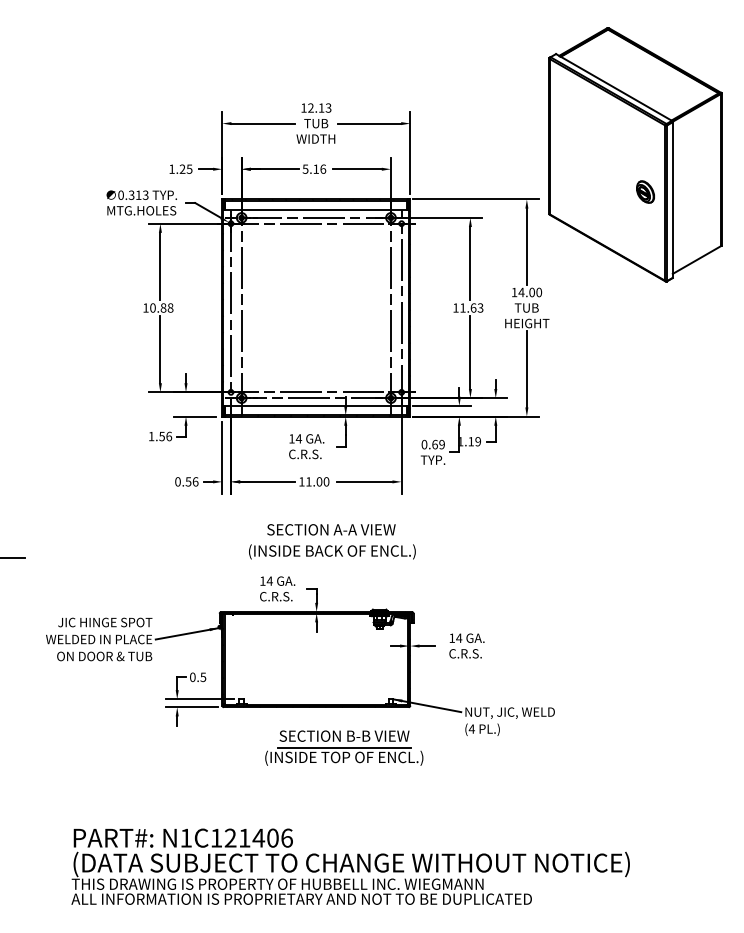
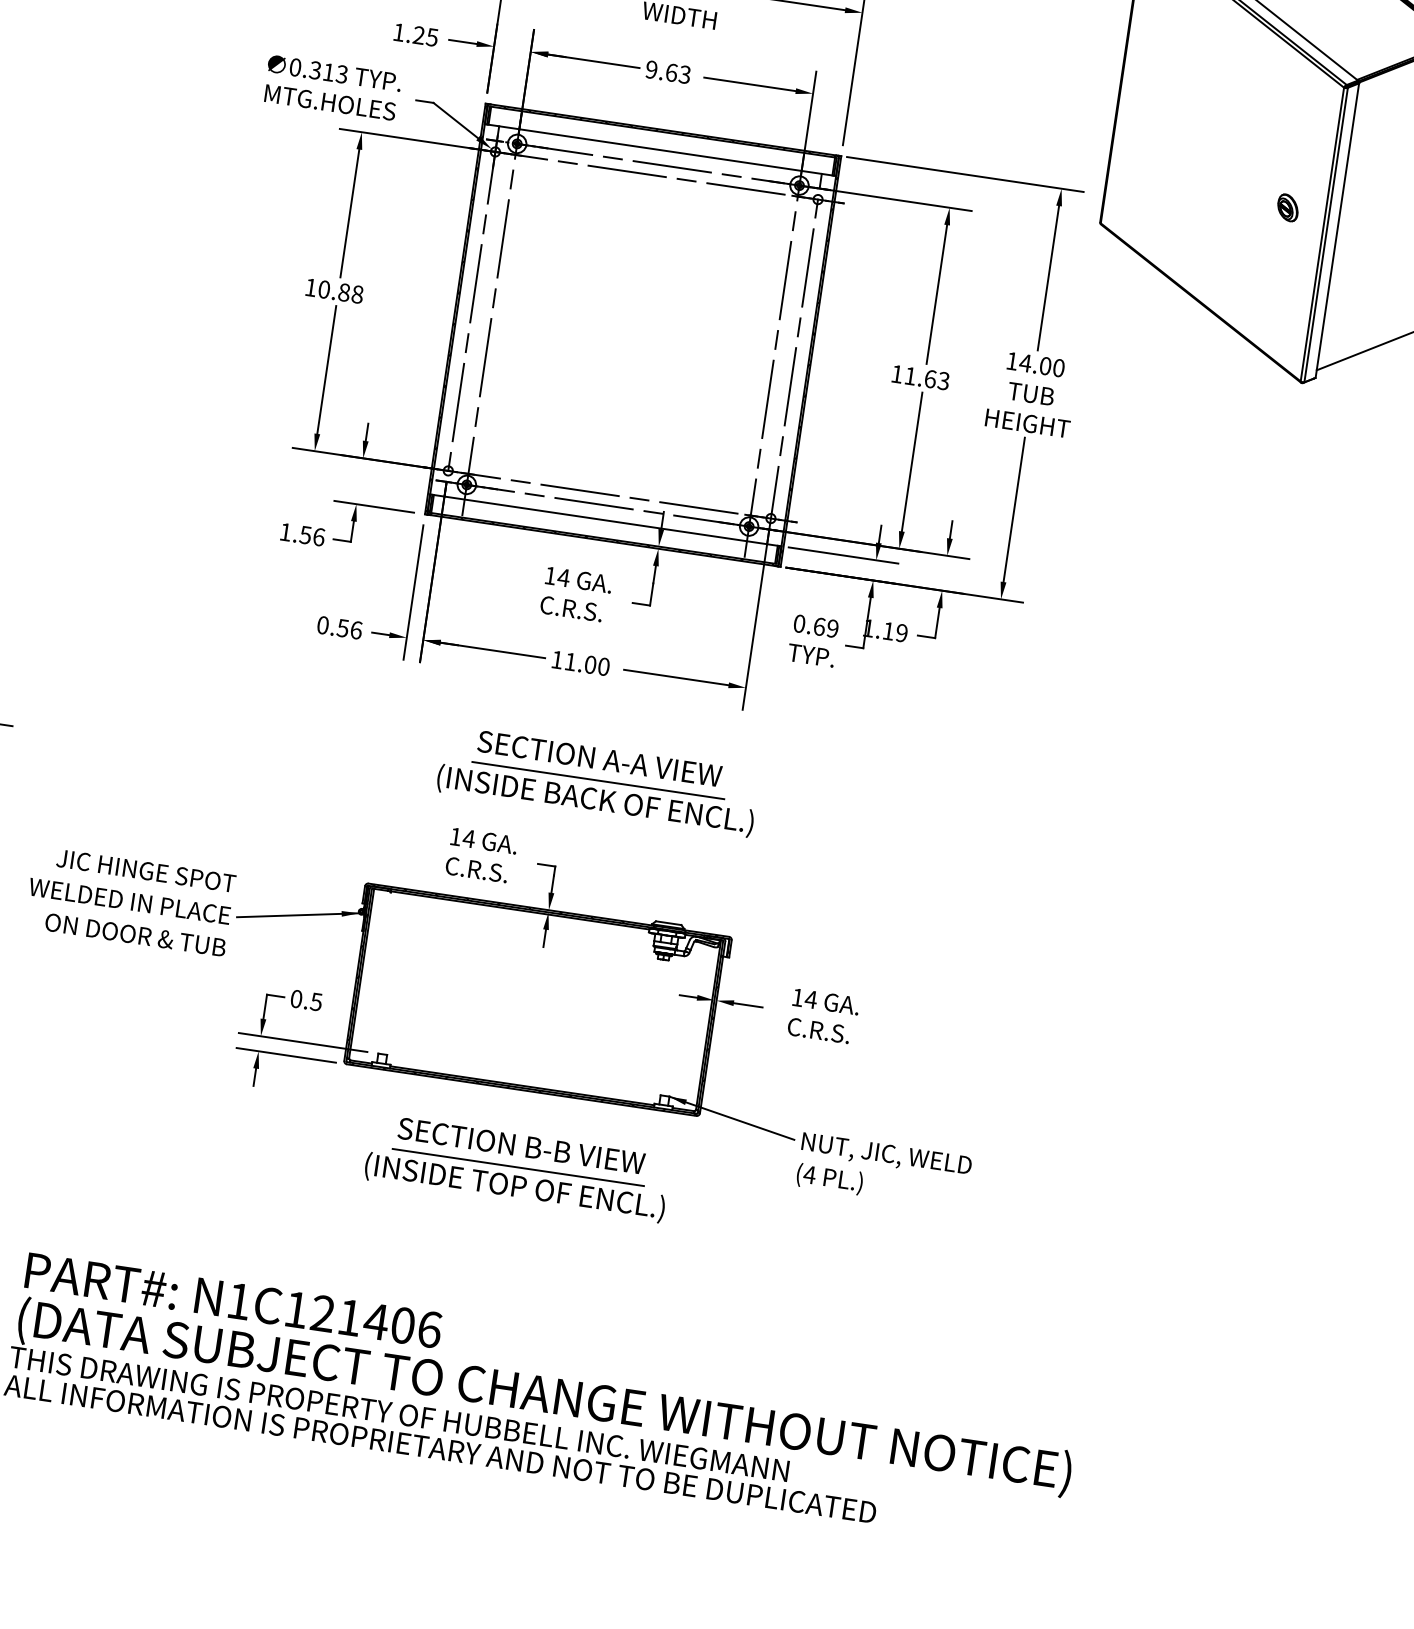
text: (314, 168) -> (668, 70), 5.16 -> 9.63
part: (645, 191) -> (1288, 206), size x0.62
line: (331, 541) -> (596, 780), added
part: (344, 747) -> (518, 1167), moved

